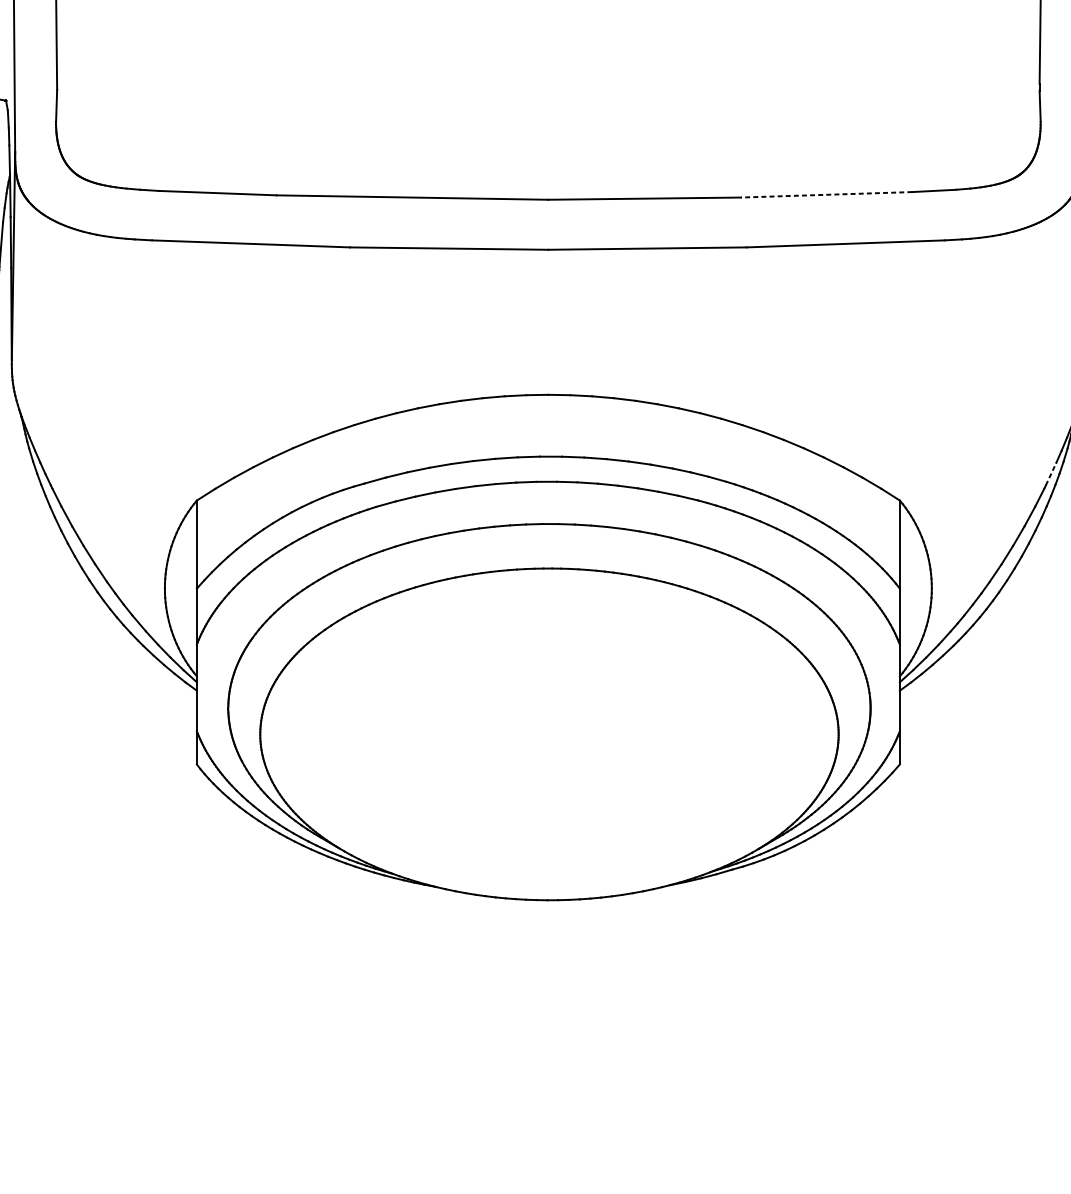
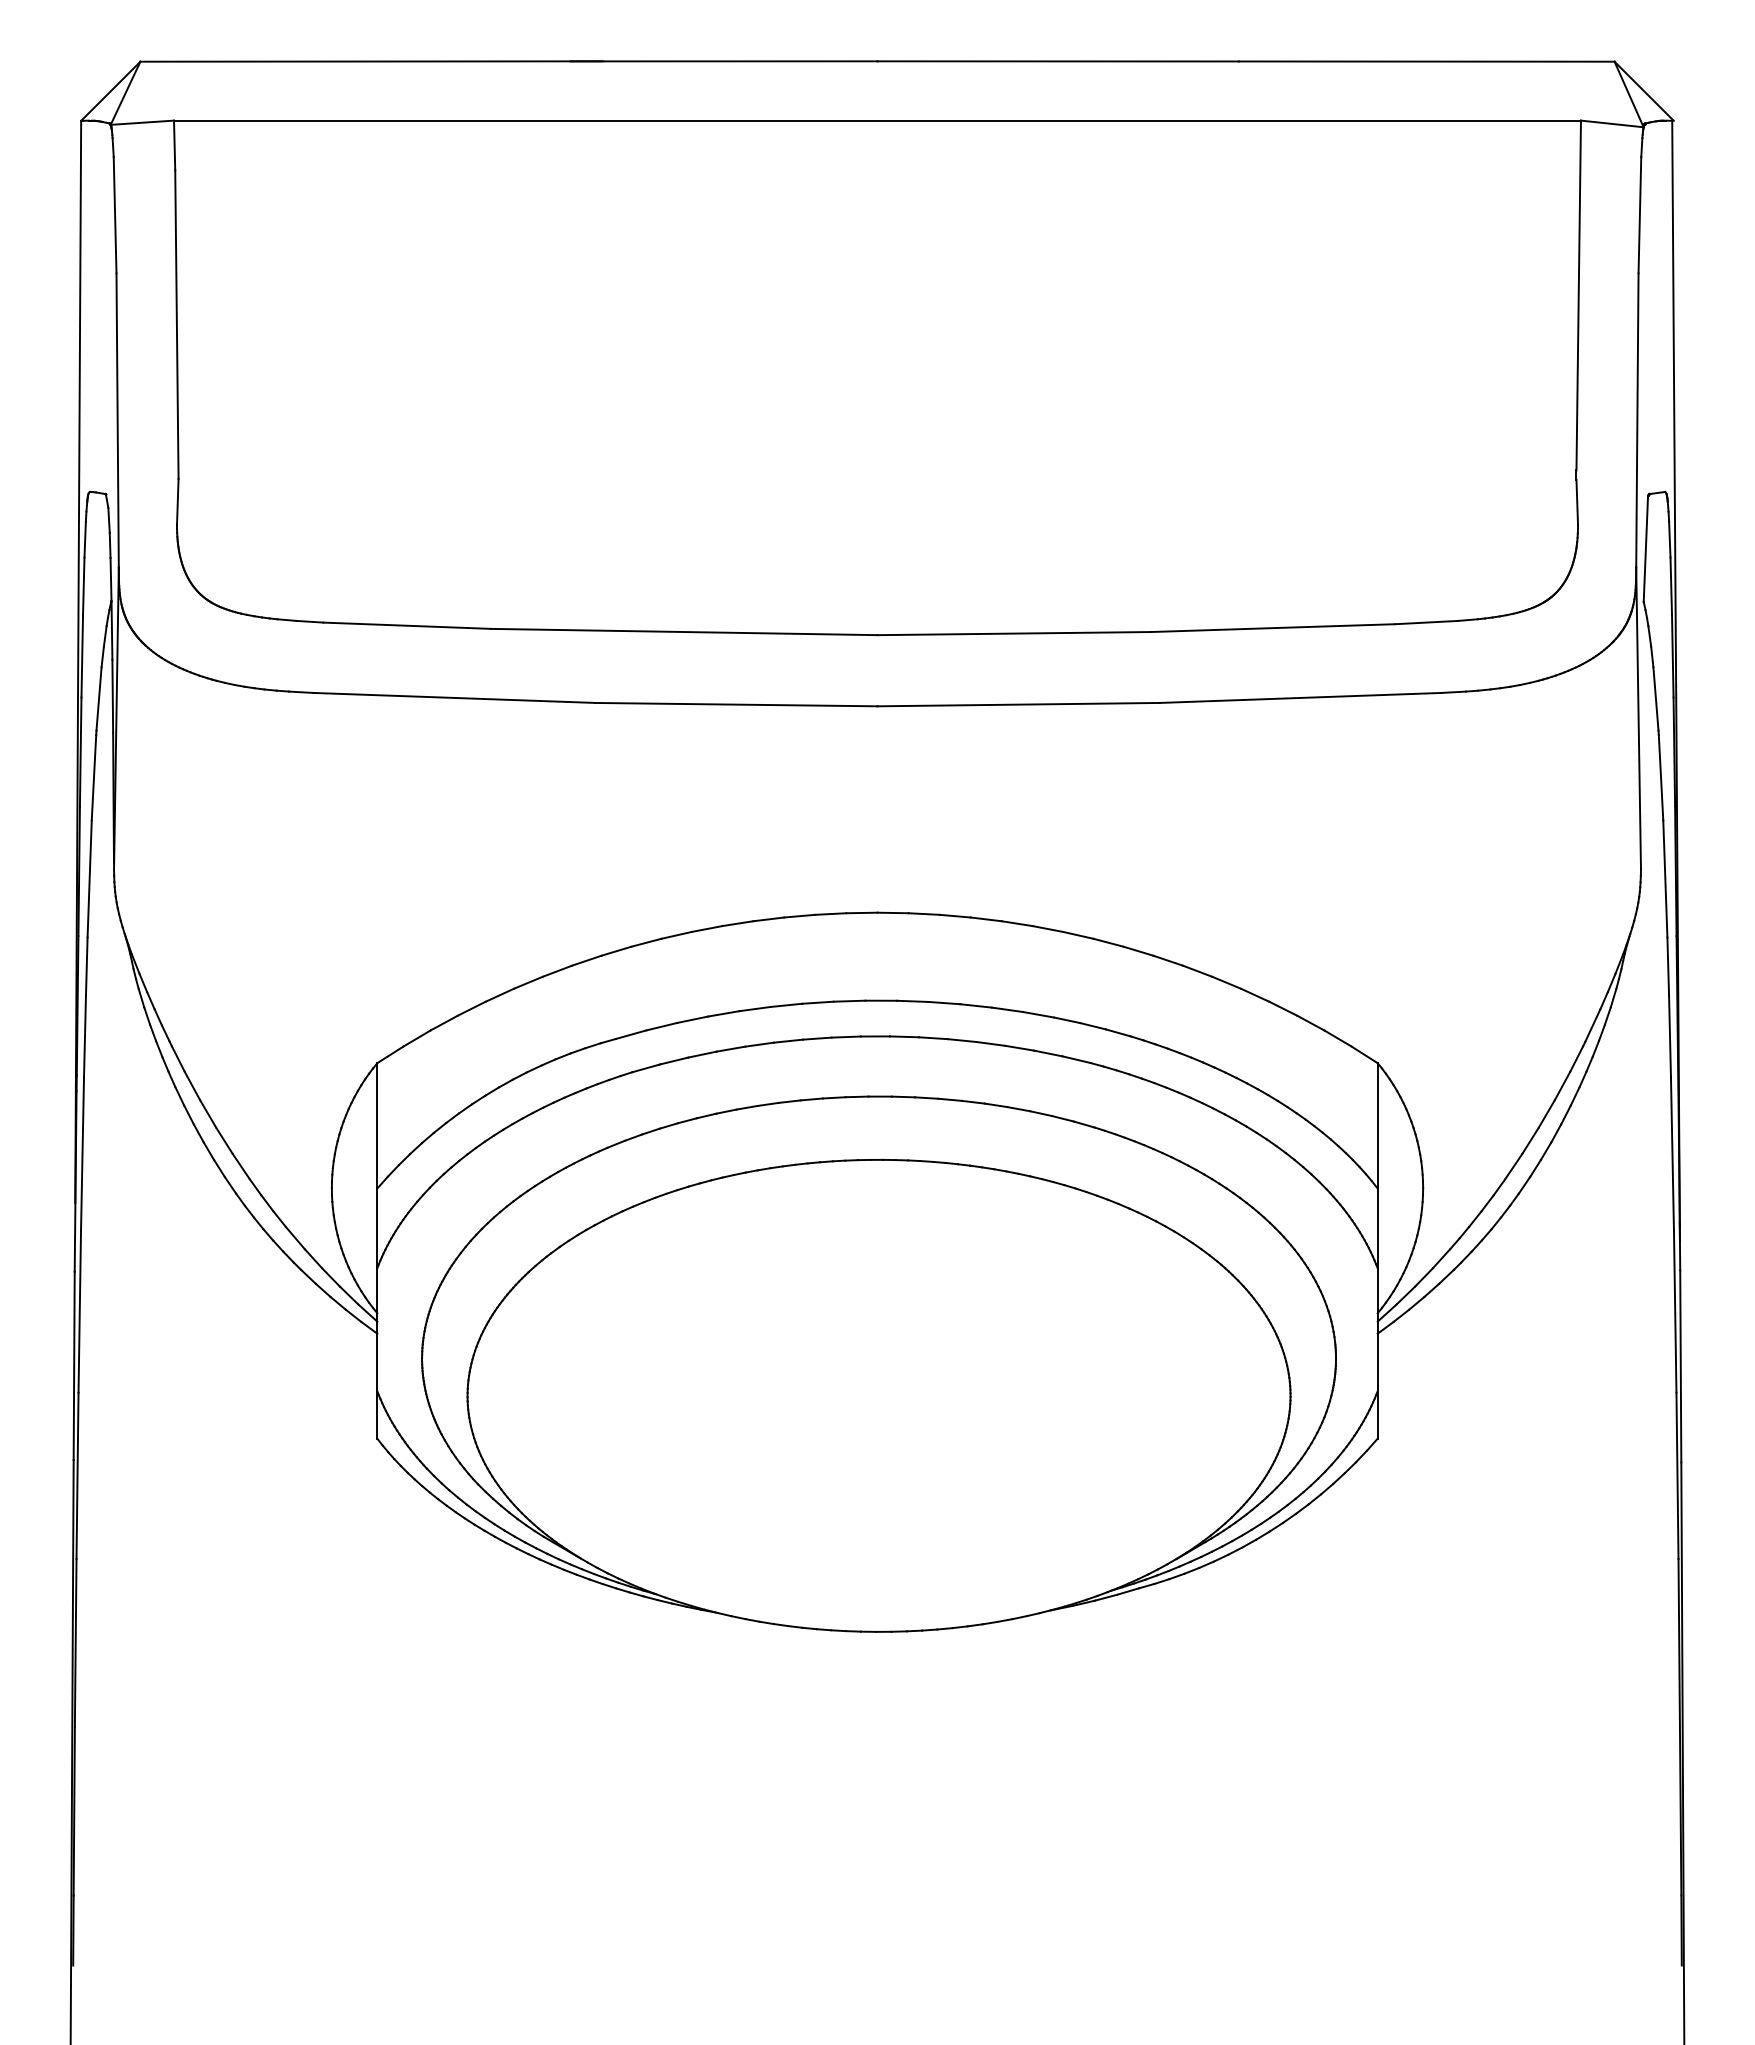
line: (825, 195) -> (1272, 628), dashed -> solid
line: (1050, 474) -> (1592, 1025), dashed -> solid

